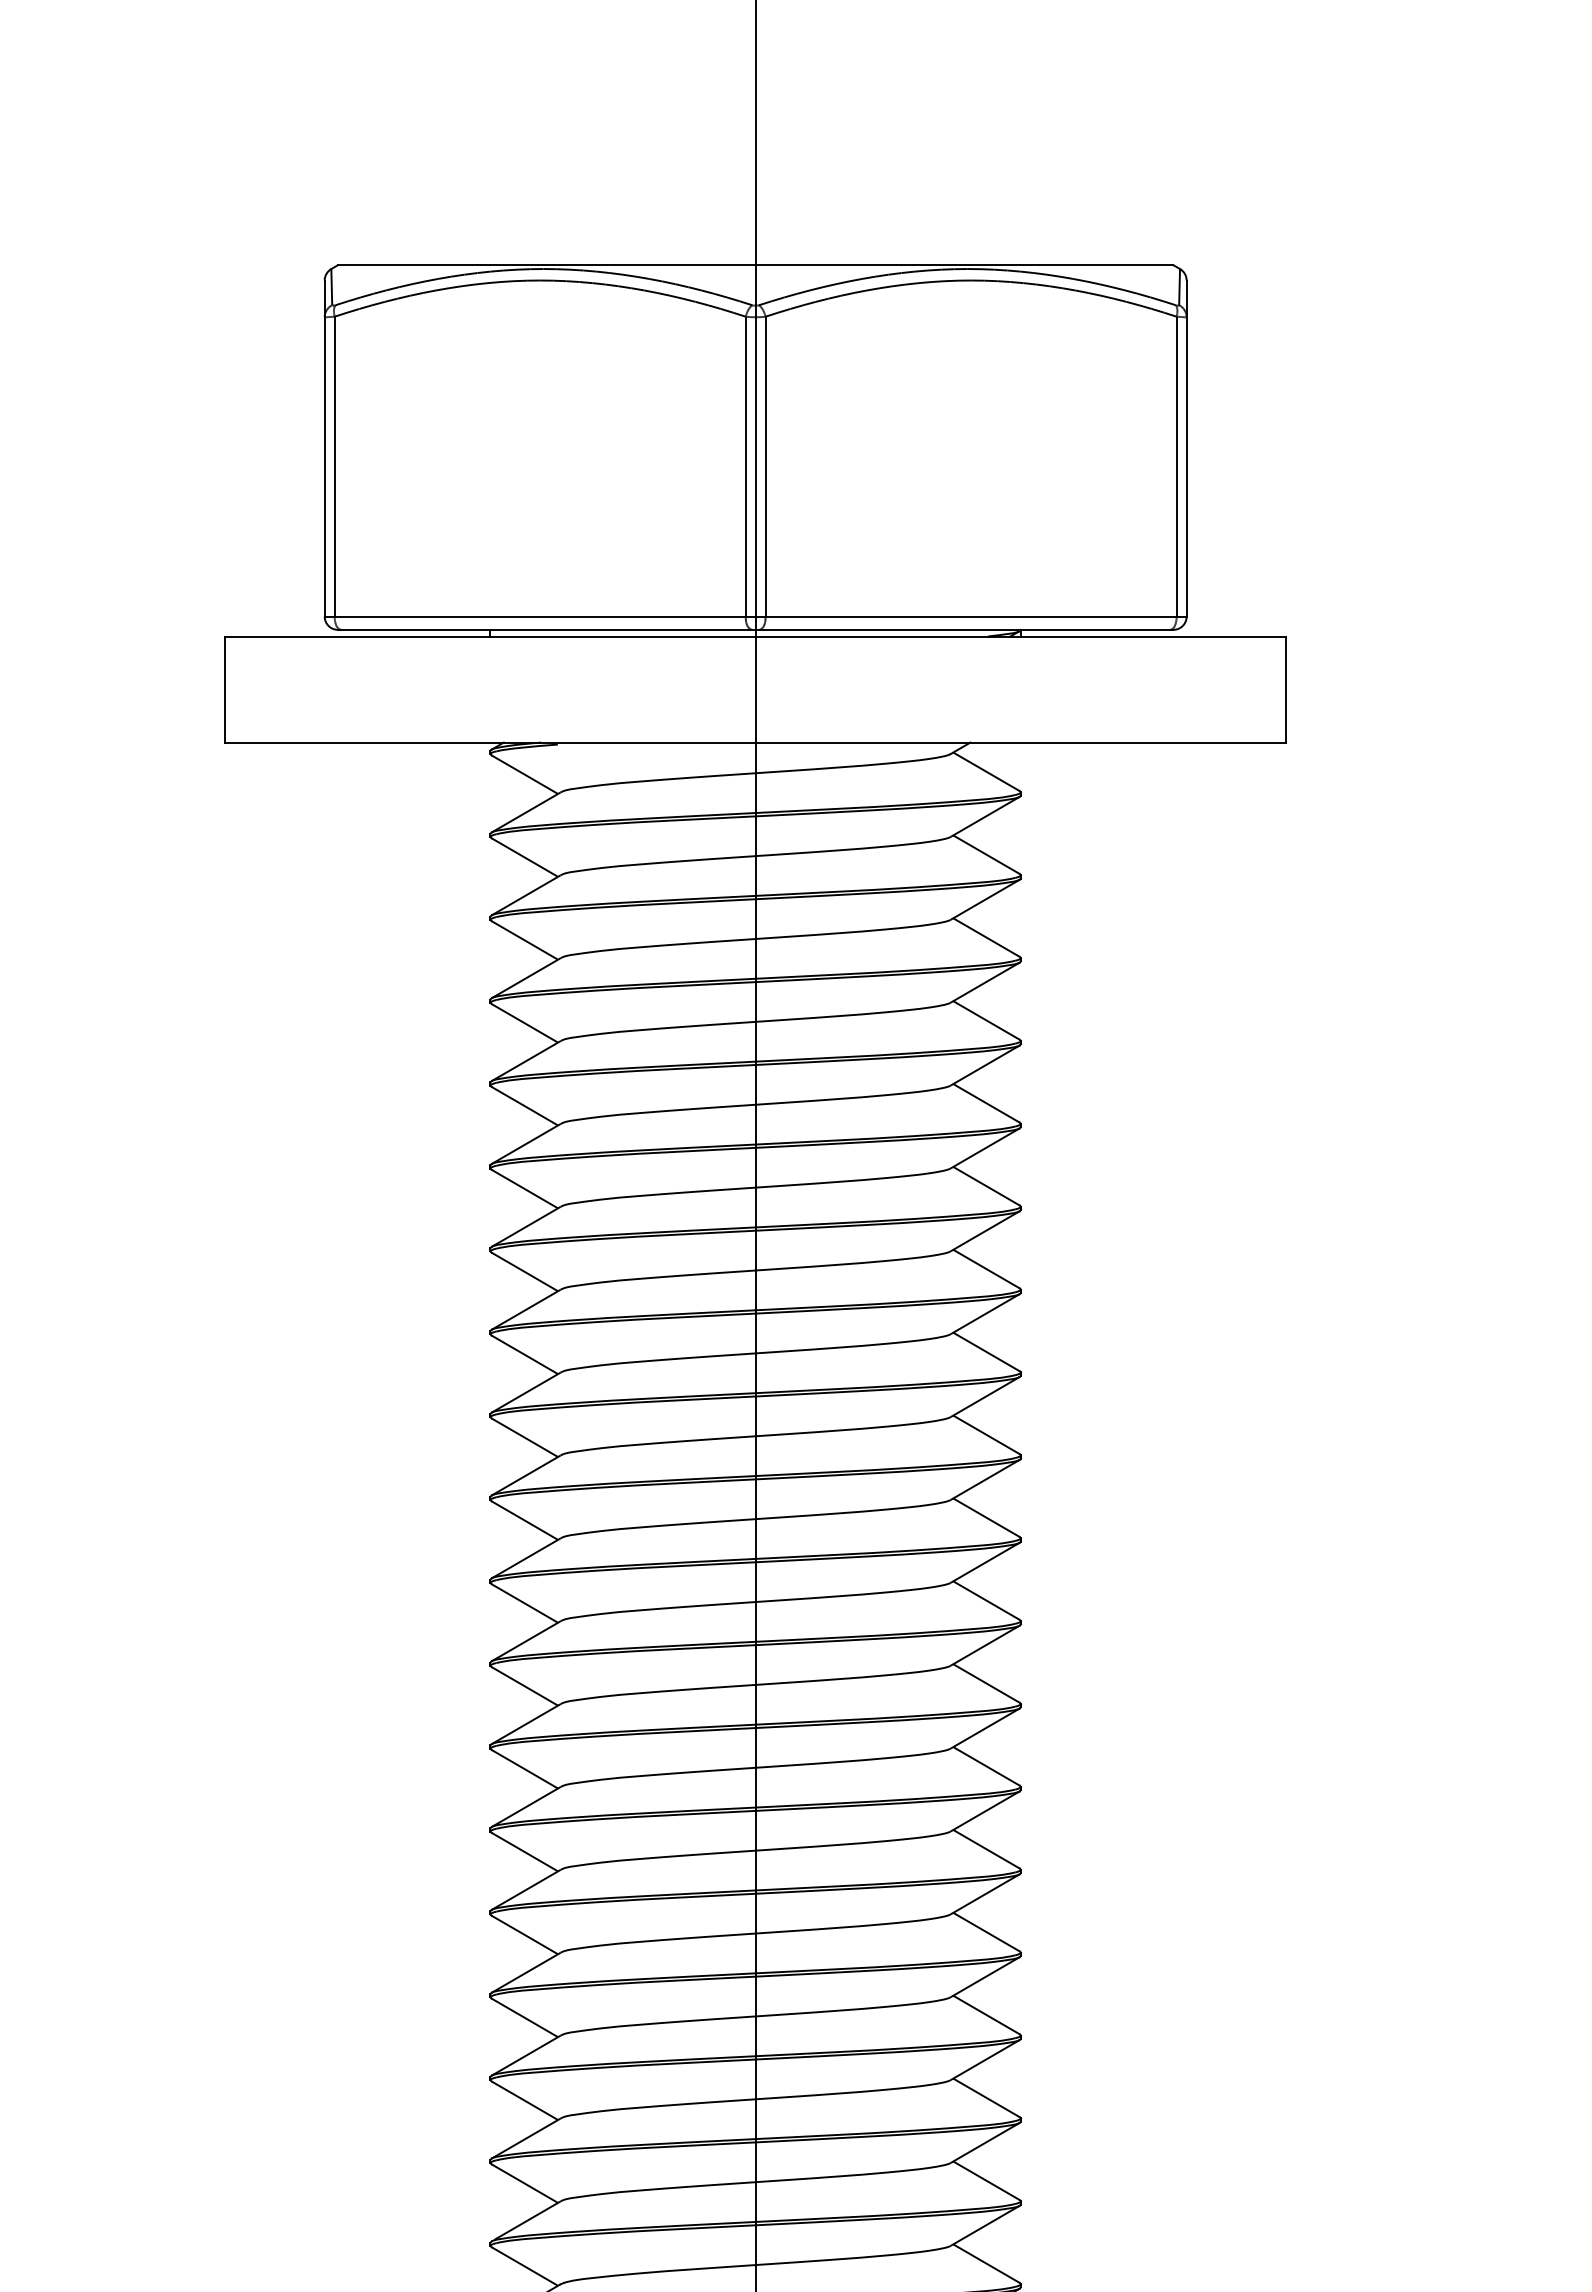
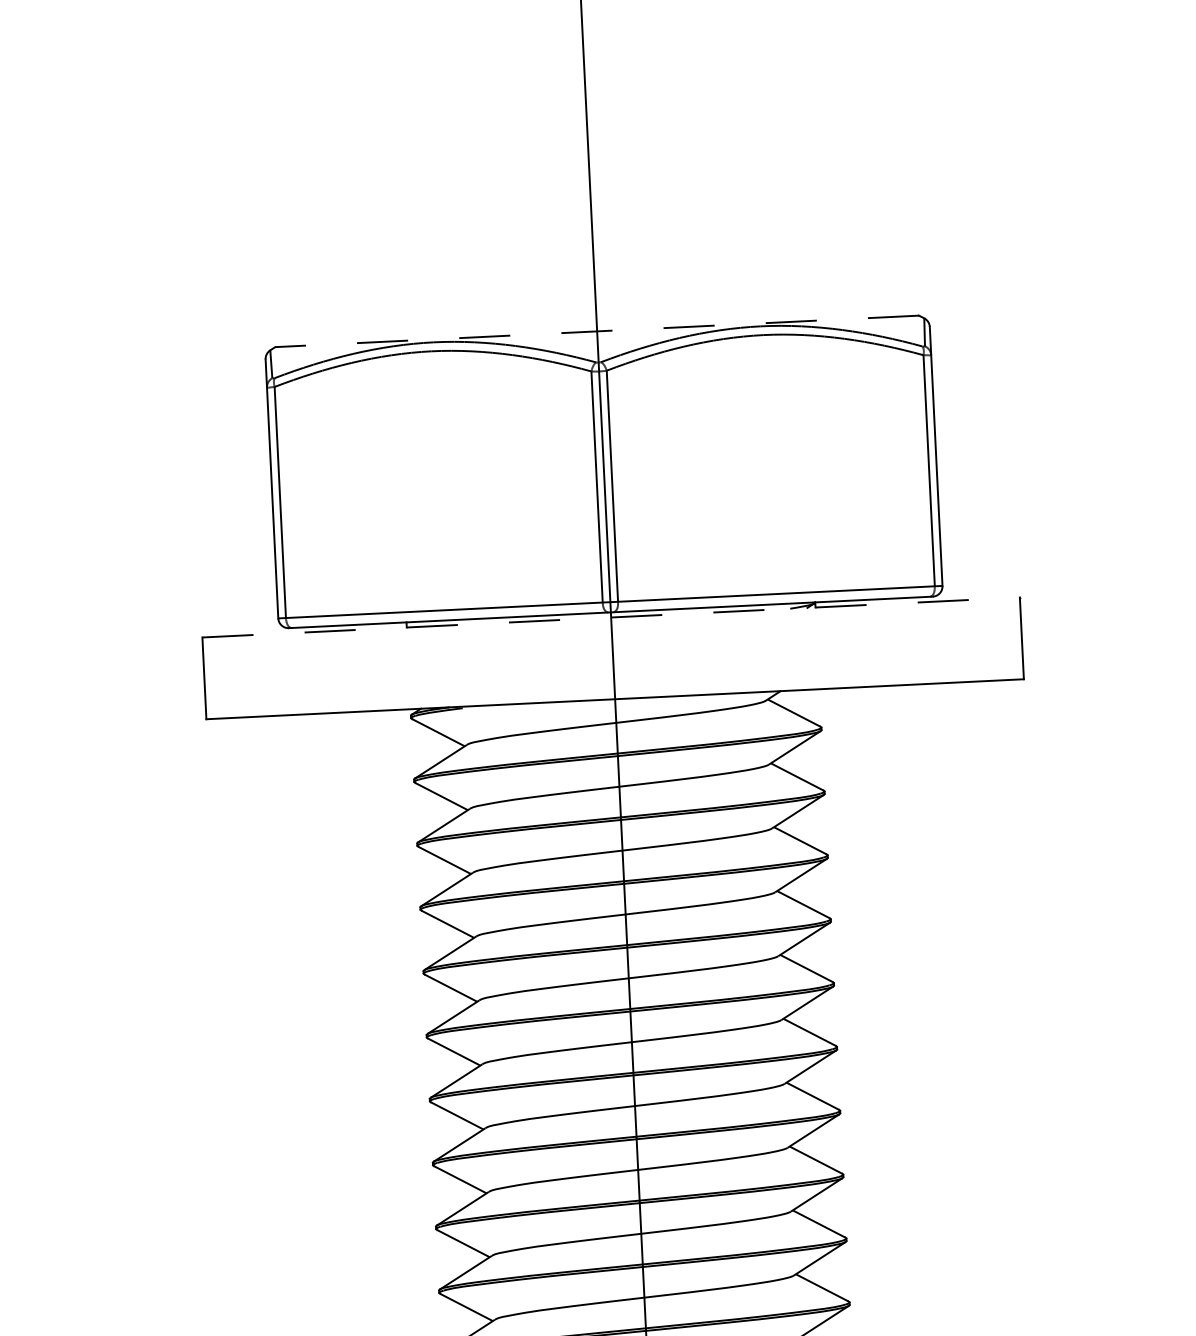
line: (755, 265) -> (597, 331), solid -> dashed
line: (756, 636) -> (611, 617), solid -> dashed

